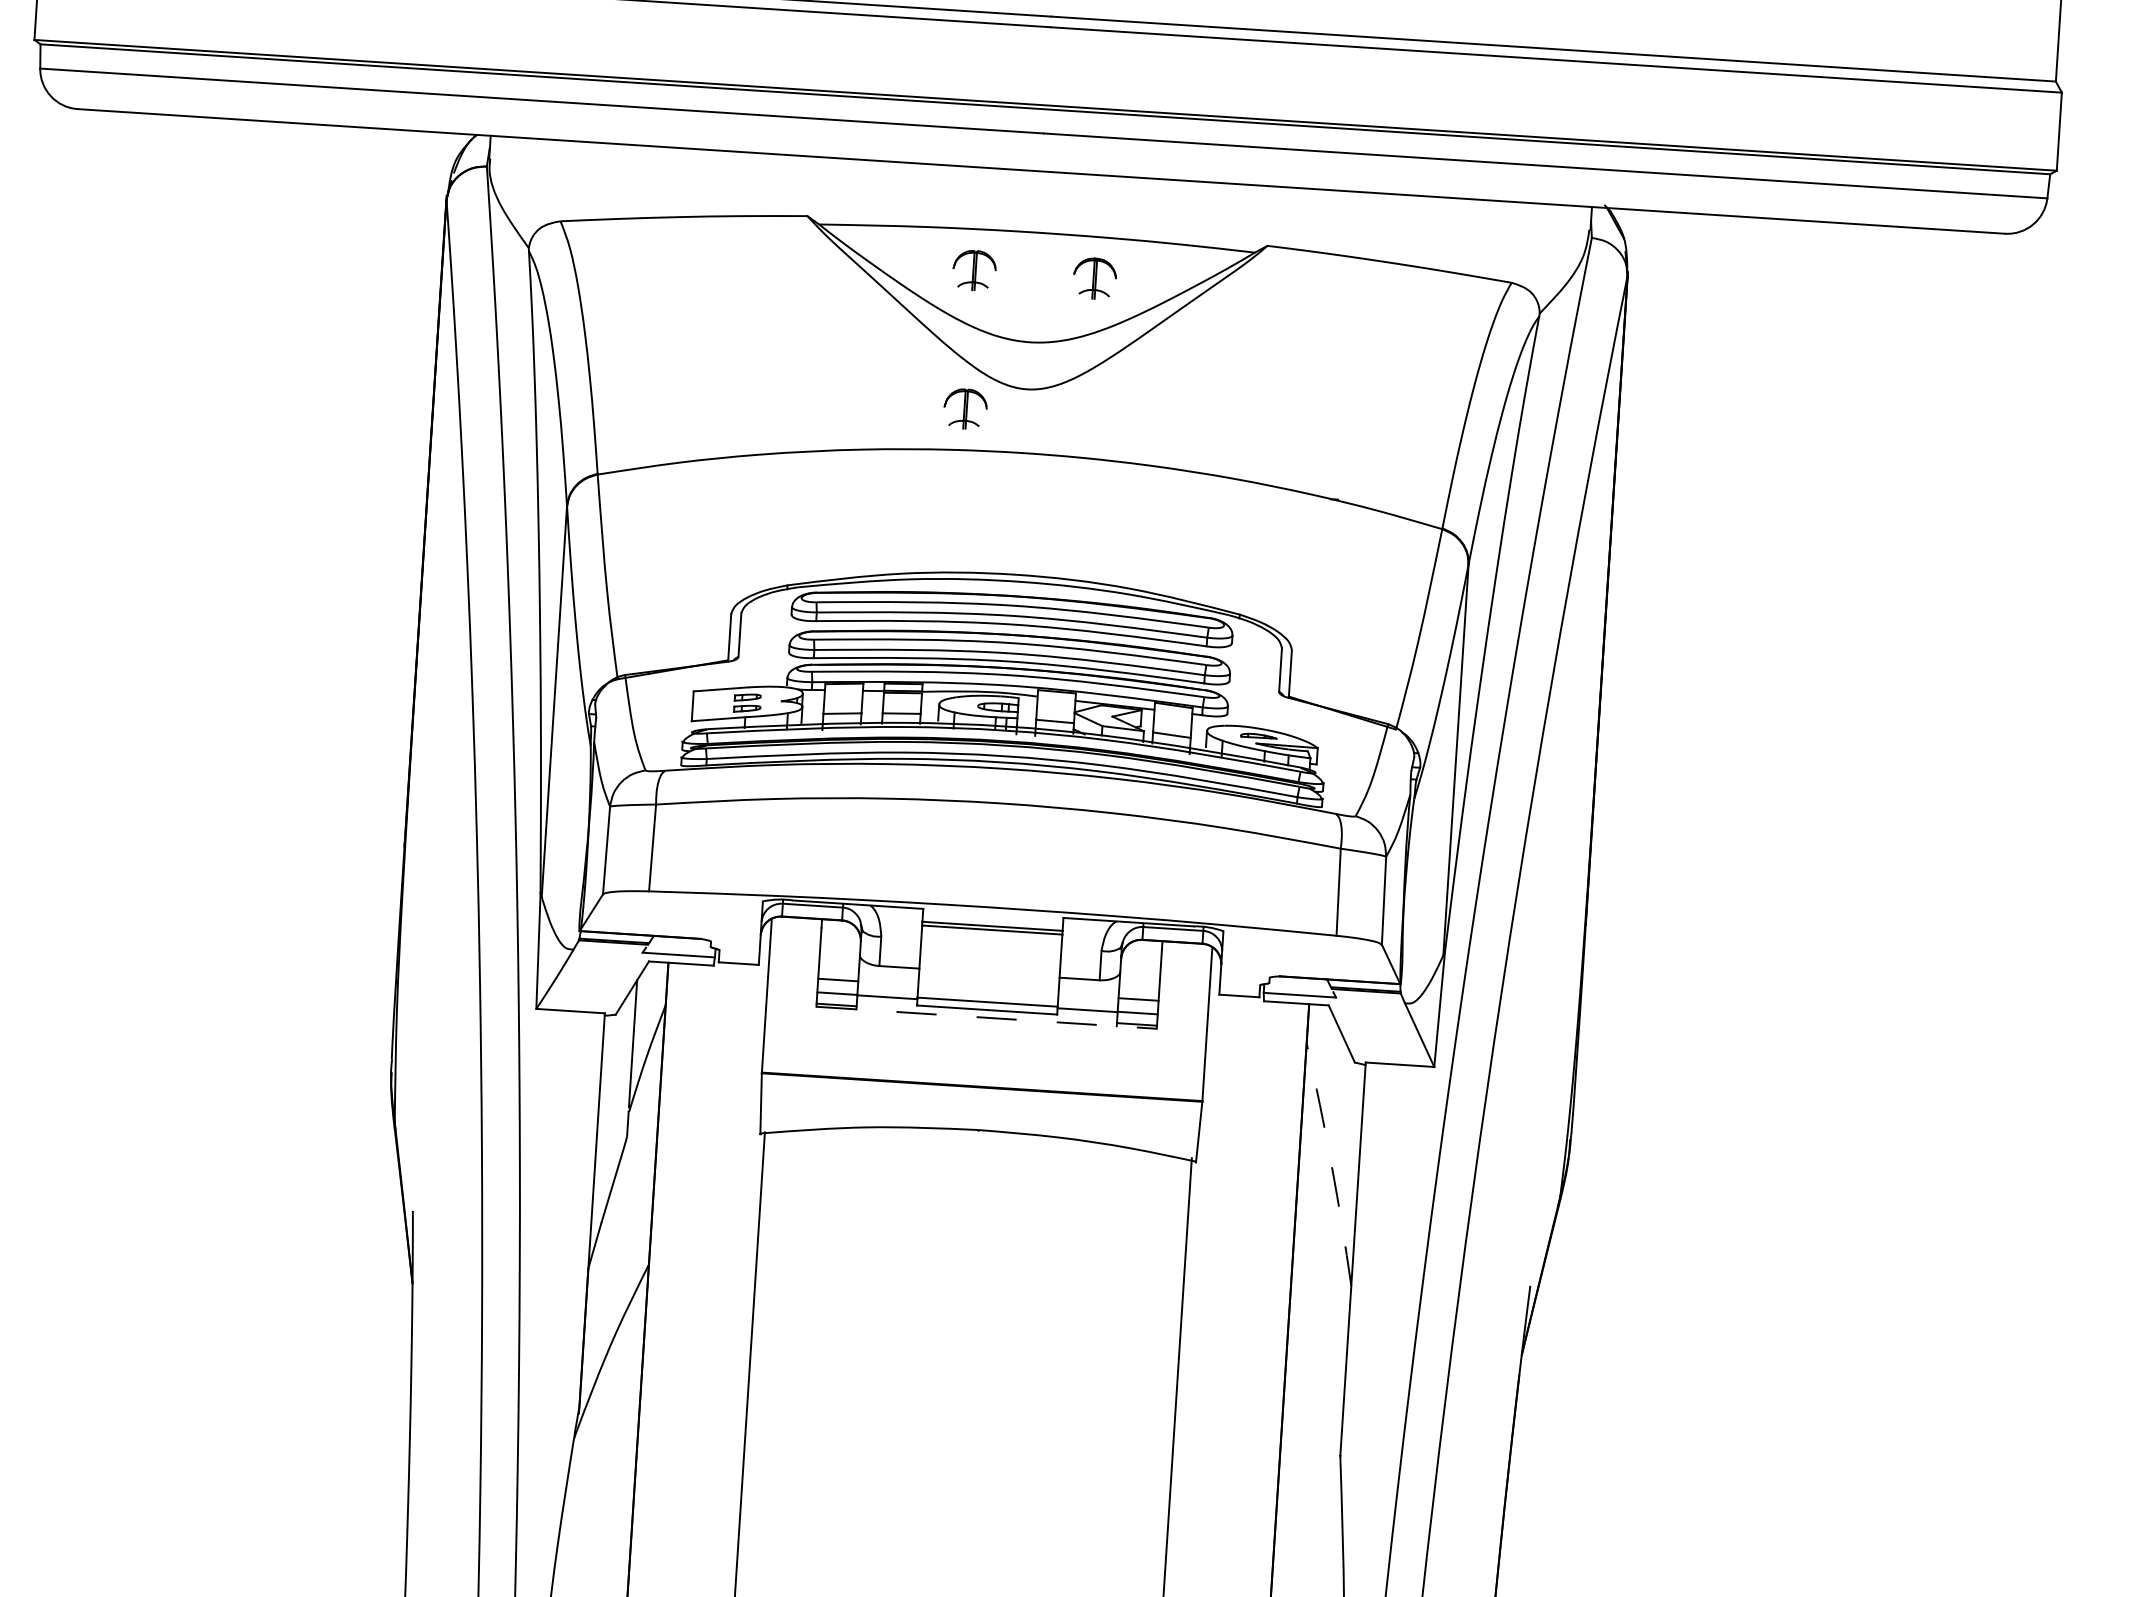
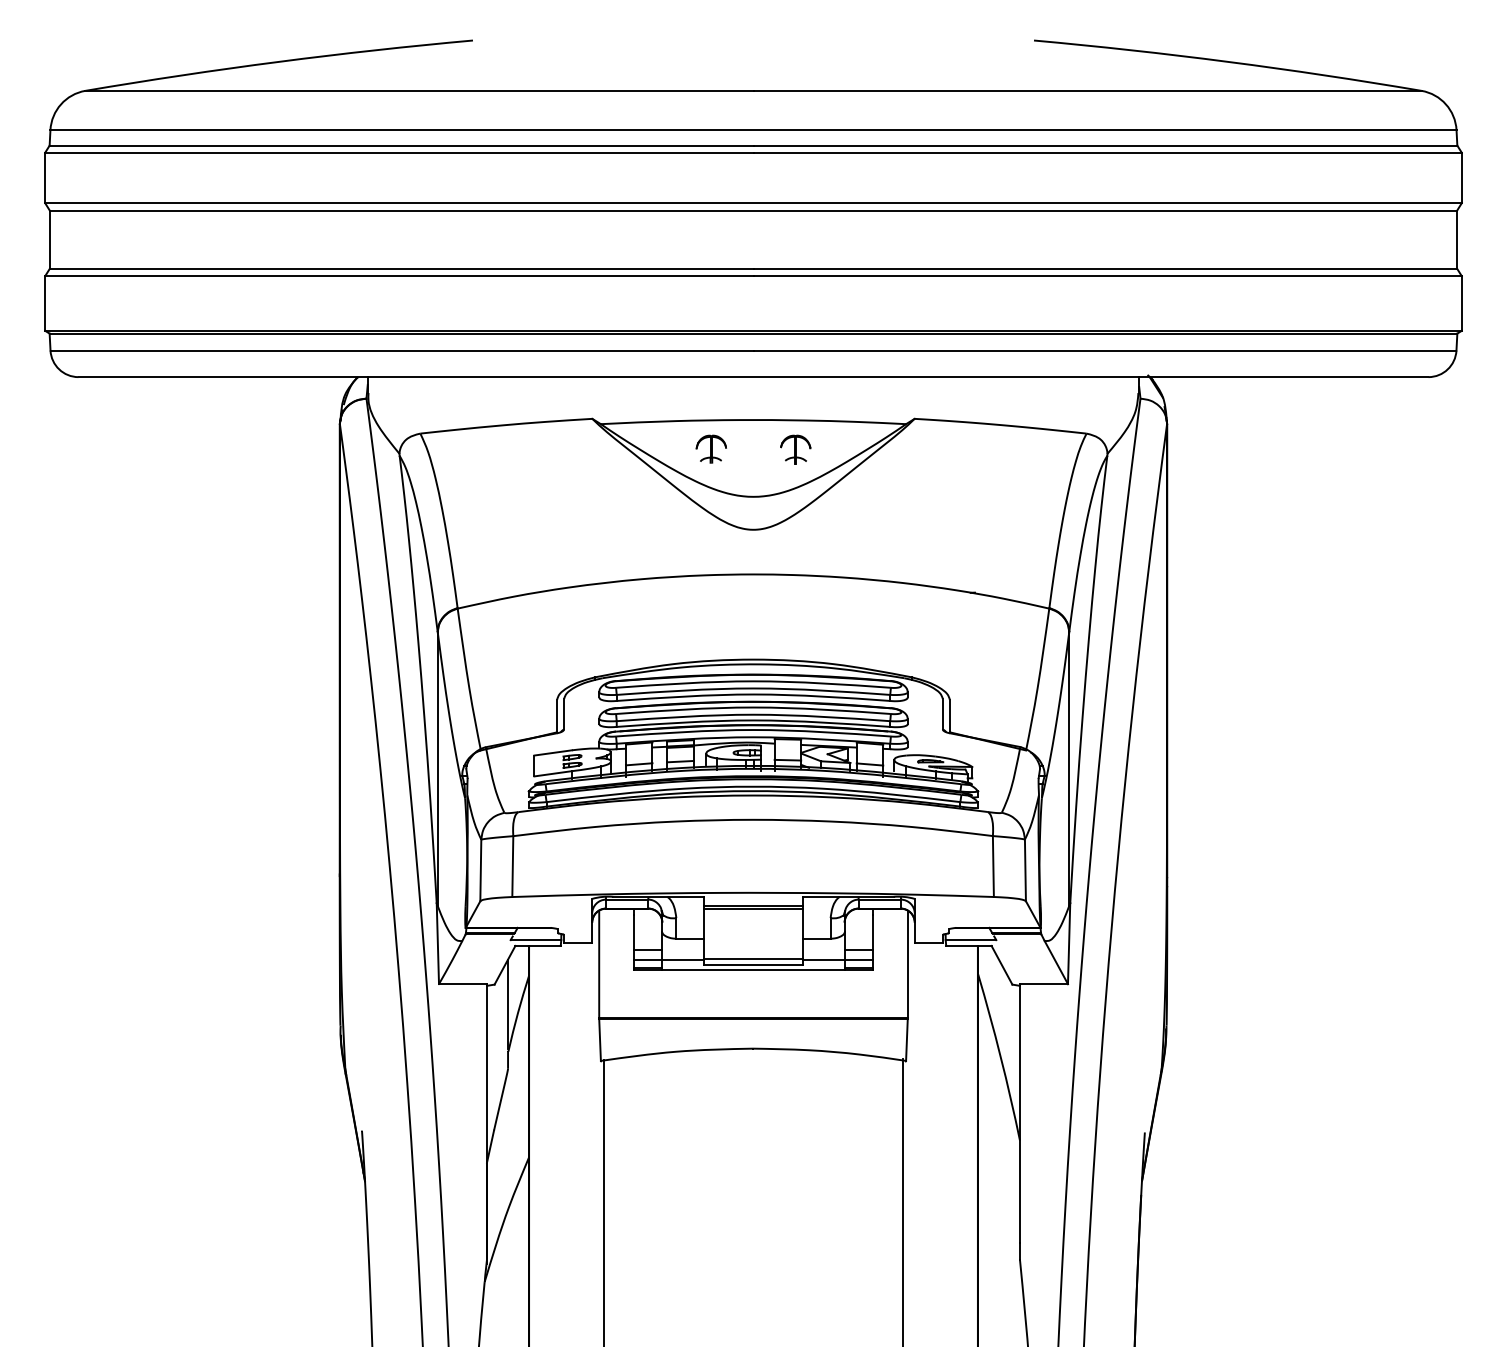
part: (964, 407) -> (710, 545), removed
line: (986, 1017) -> (753, 969), dashed -> solid
arc: (1331, 1165) -> (1000, 1057), dashed -> solid

